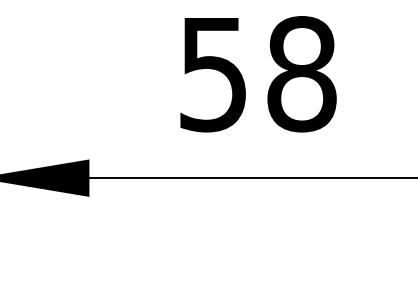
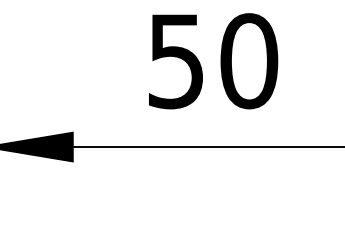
text: (302, 74) -> (249, 61), 58 -> 50

